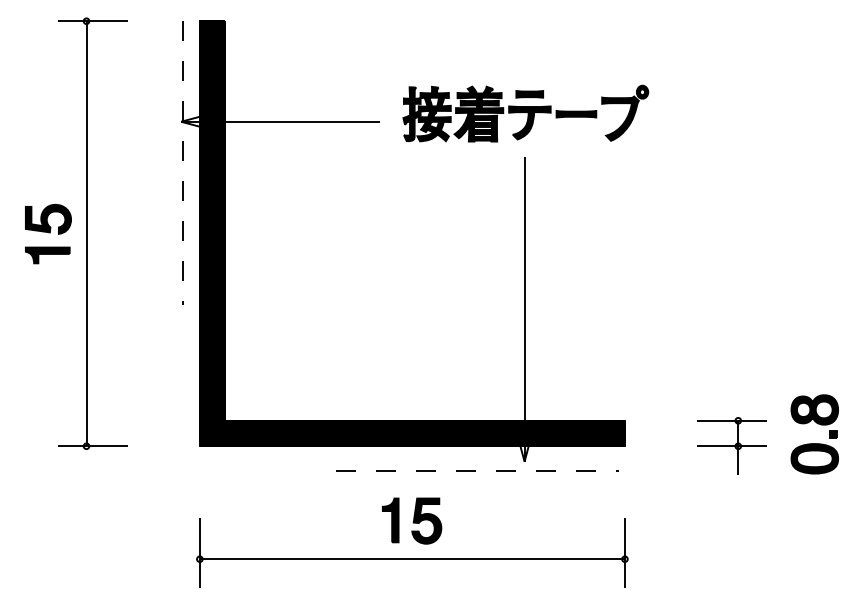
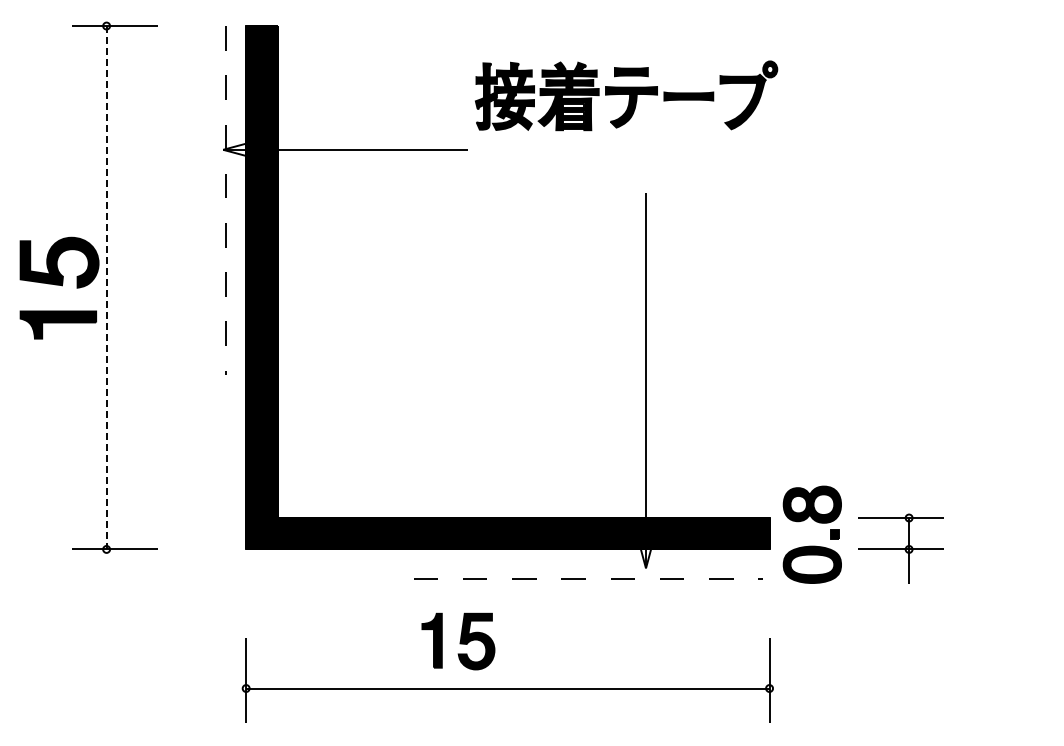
part: (525, 113) -> (626, 95), moved
part: (48, 233) -> (59, 287), size x1.4
line: (86, 233) -> (106, 287), solid -> dashed
part: (814, 443) -> (811, 545), moved
part: (412, 521) -> (458, 641), moved

